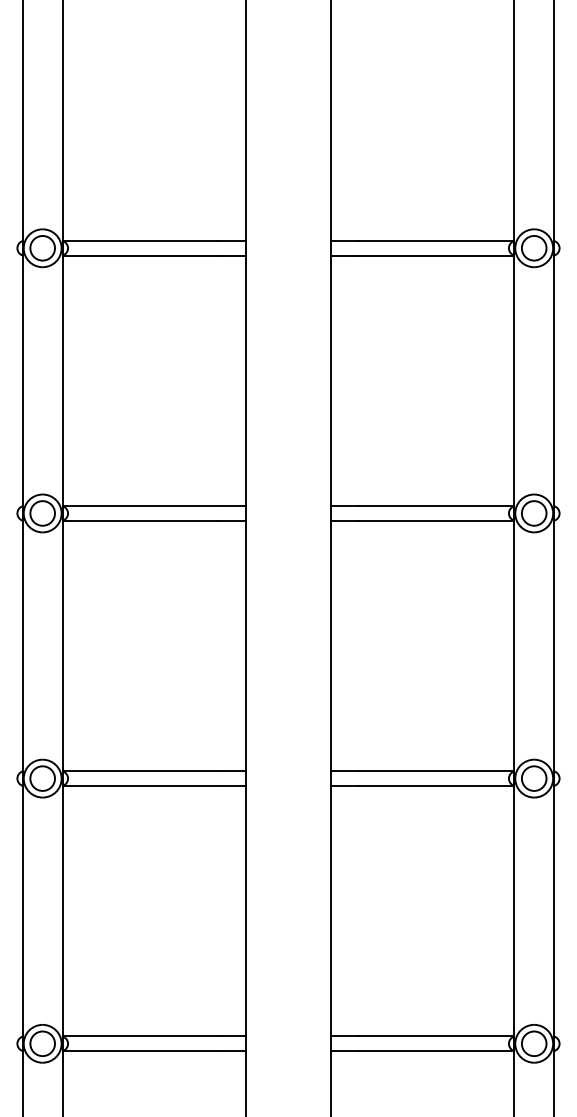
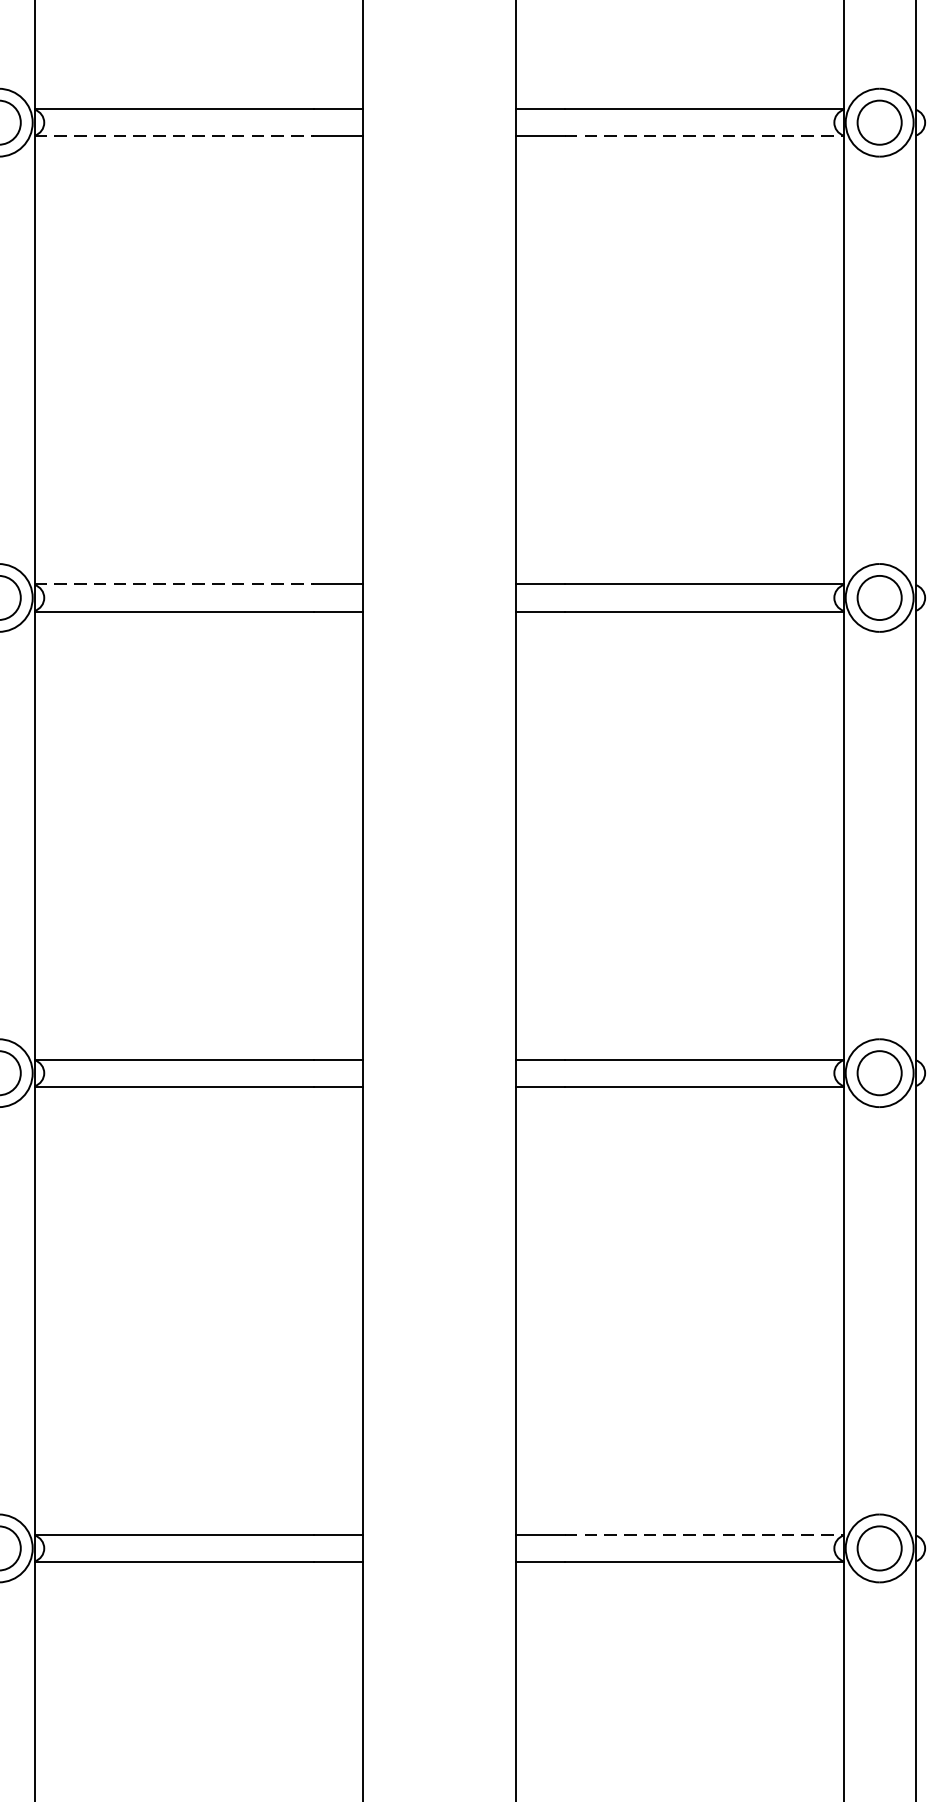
line: (140, 255) -> (174, 135), solid -> dashed
line: (436, 255) -> (704, 135), solid -> dashed
line: (140, 505) -> (174, 583), solid -> dashed
line: (436, 1036) -> (704, 1535), solid -> dashed

